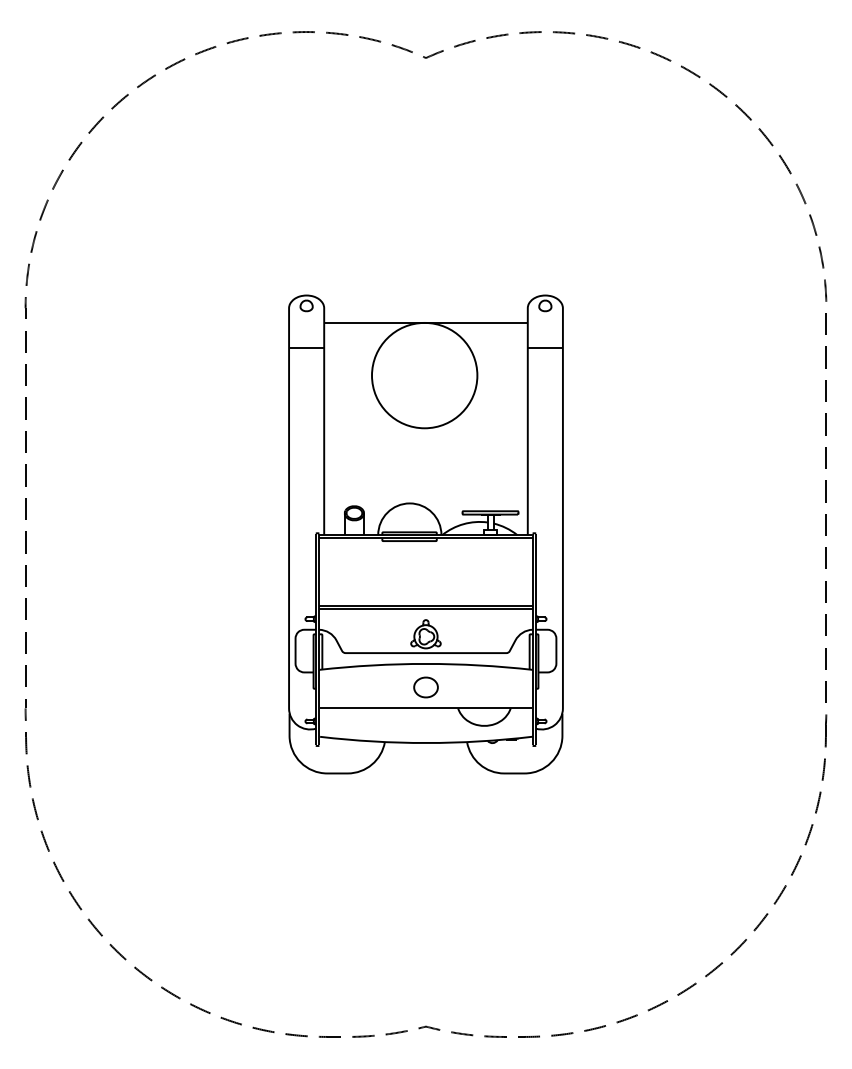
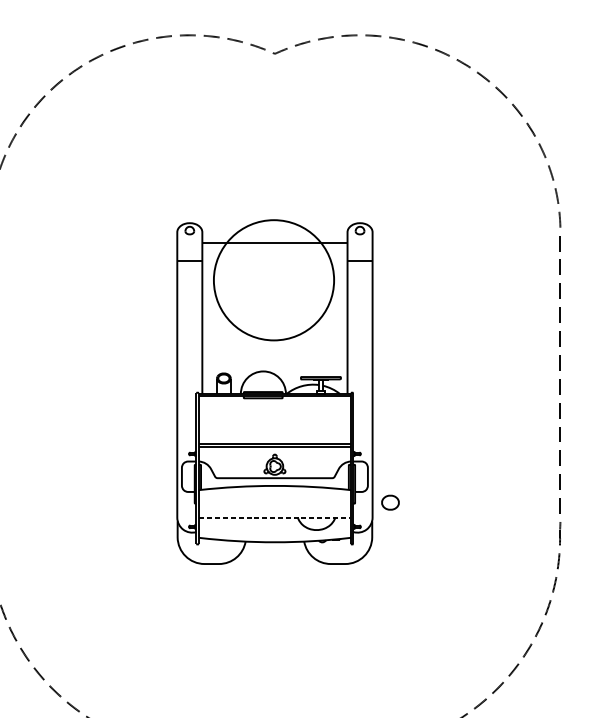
circle: (424, 375) -> (273, 280), size x1.6
part: (425, 687) -> (390, 502), moved
line: (426, 708) -> (275, 517), solid -> dashed

